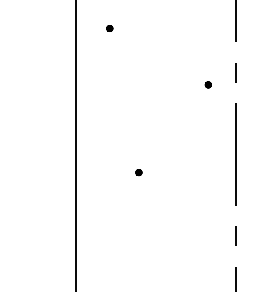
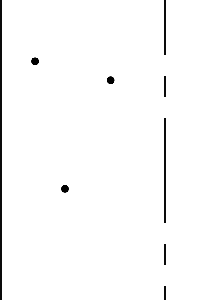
part: (109, 28) -> (34, 61), moved
part: (207, 84) -> (109, 79), moved

